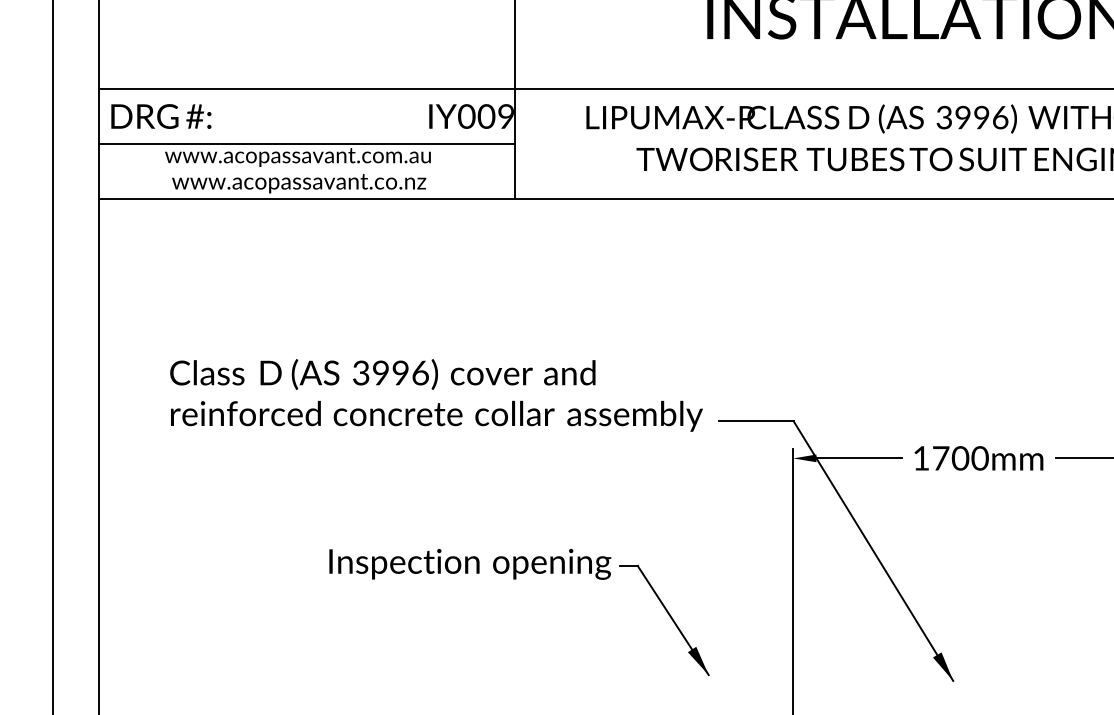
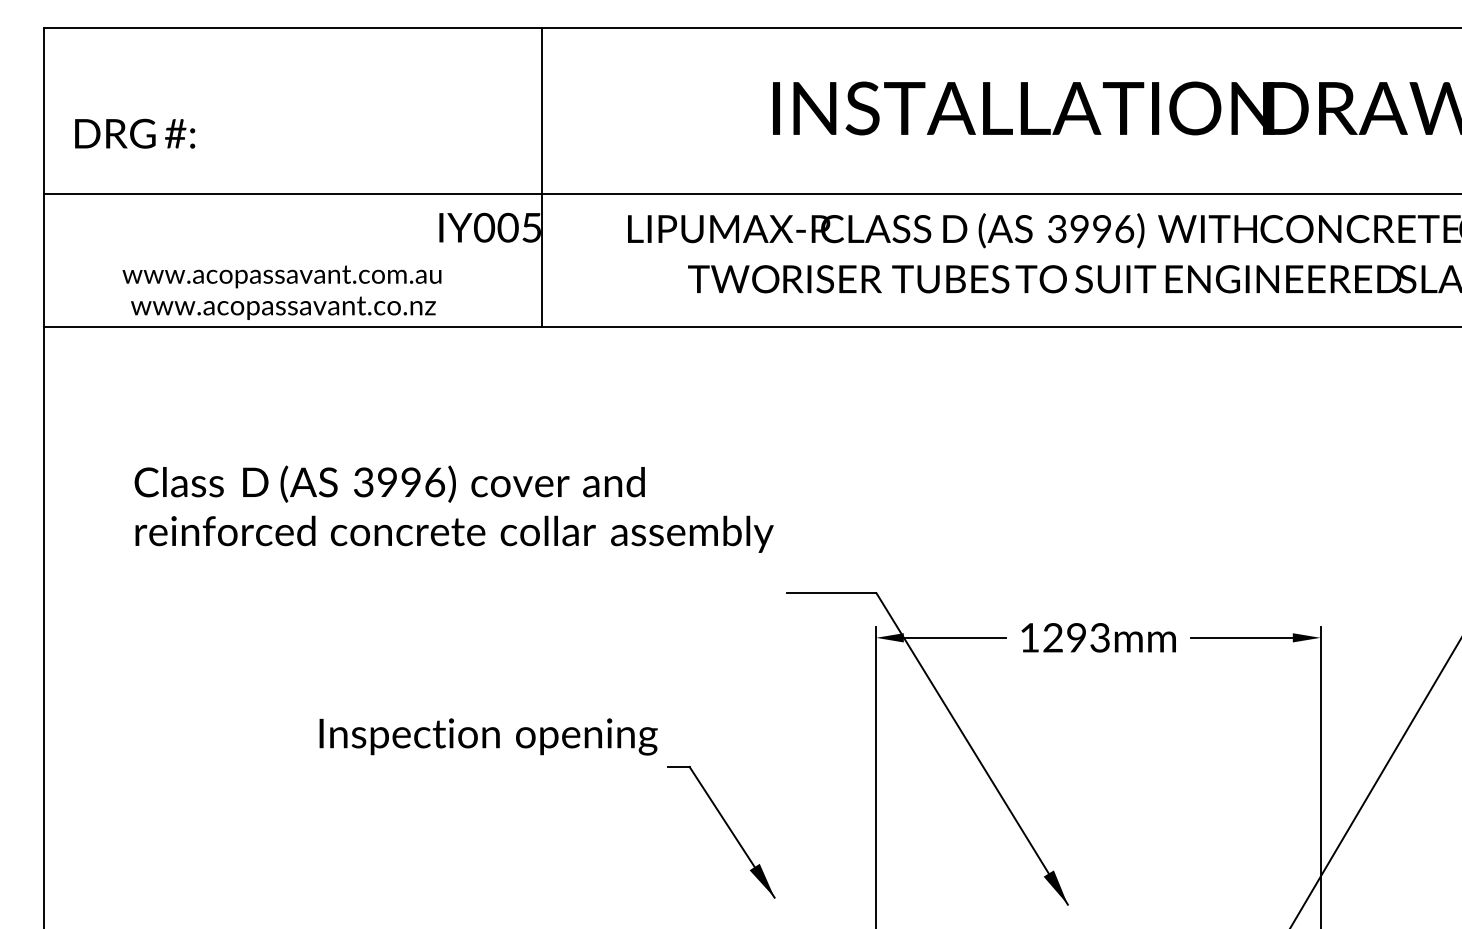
text: (161, 116) -> (135, 133), moved
text: (506, 116) -> (531, 227), IY009 -> IY005
line: (306, 143) -> (292, 260), removed
text: (435, 394) -> (453, 508), moved
text: (960, 458) -> (1076, 637), 1700mm -> 1293mm
text: (470, 564) -> (488, 736), moved

